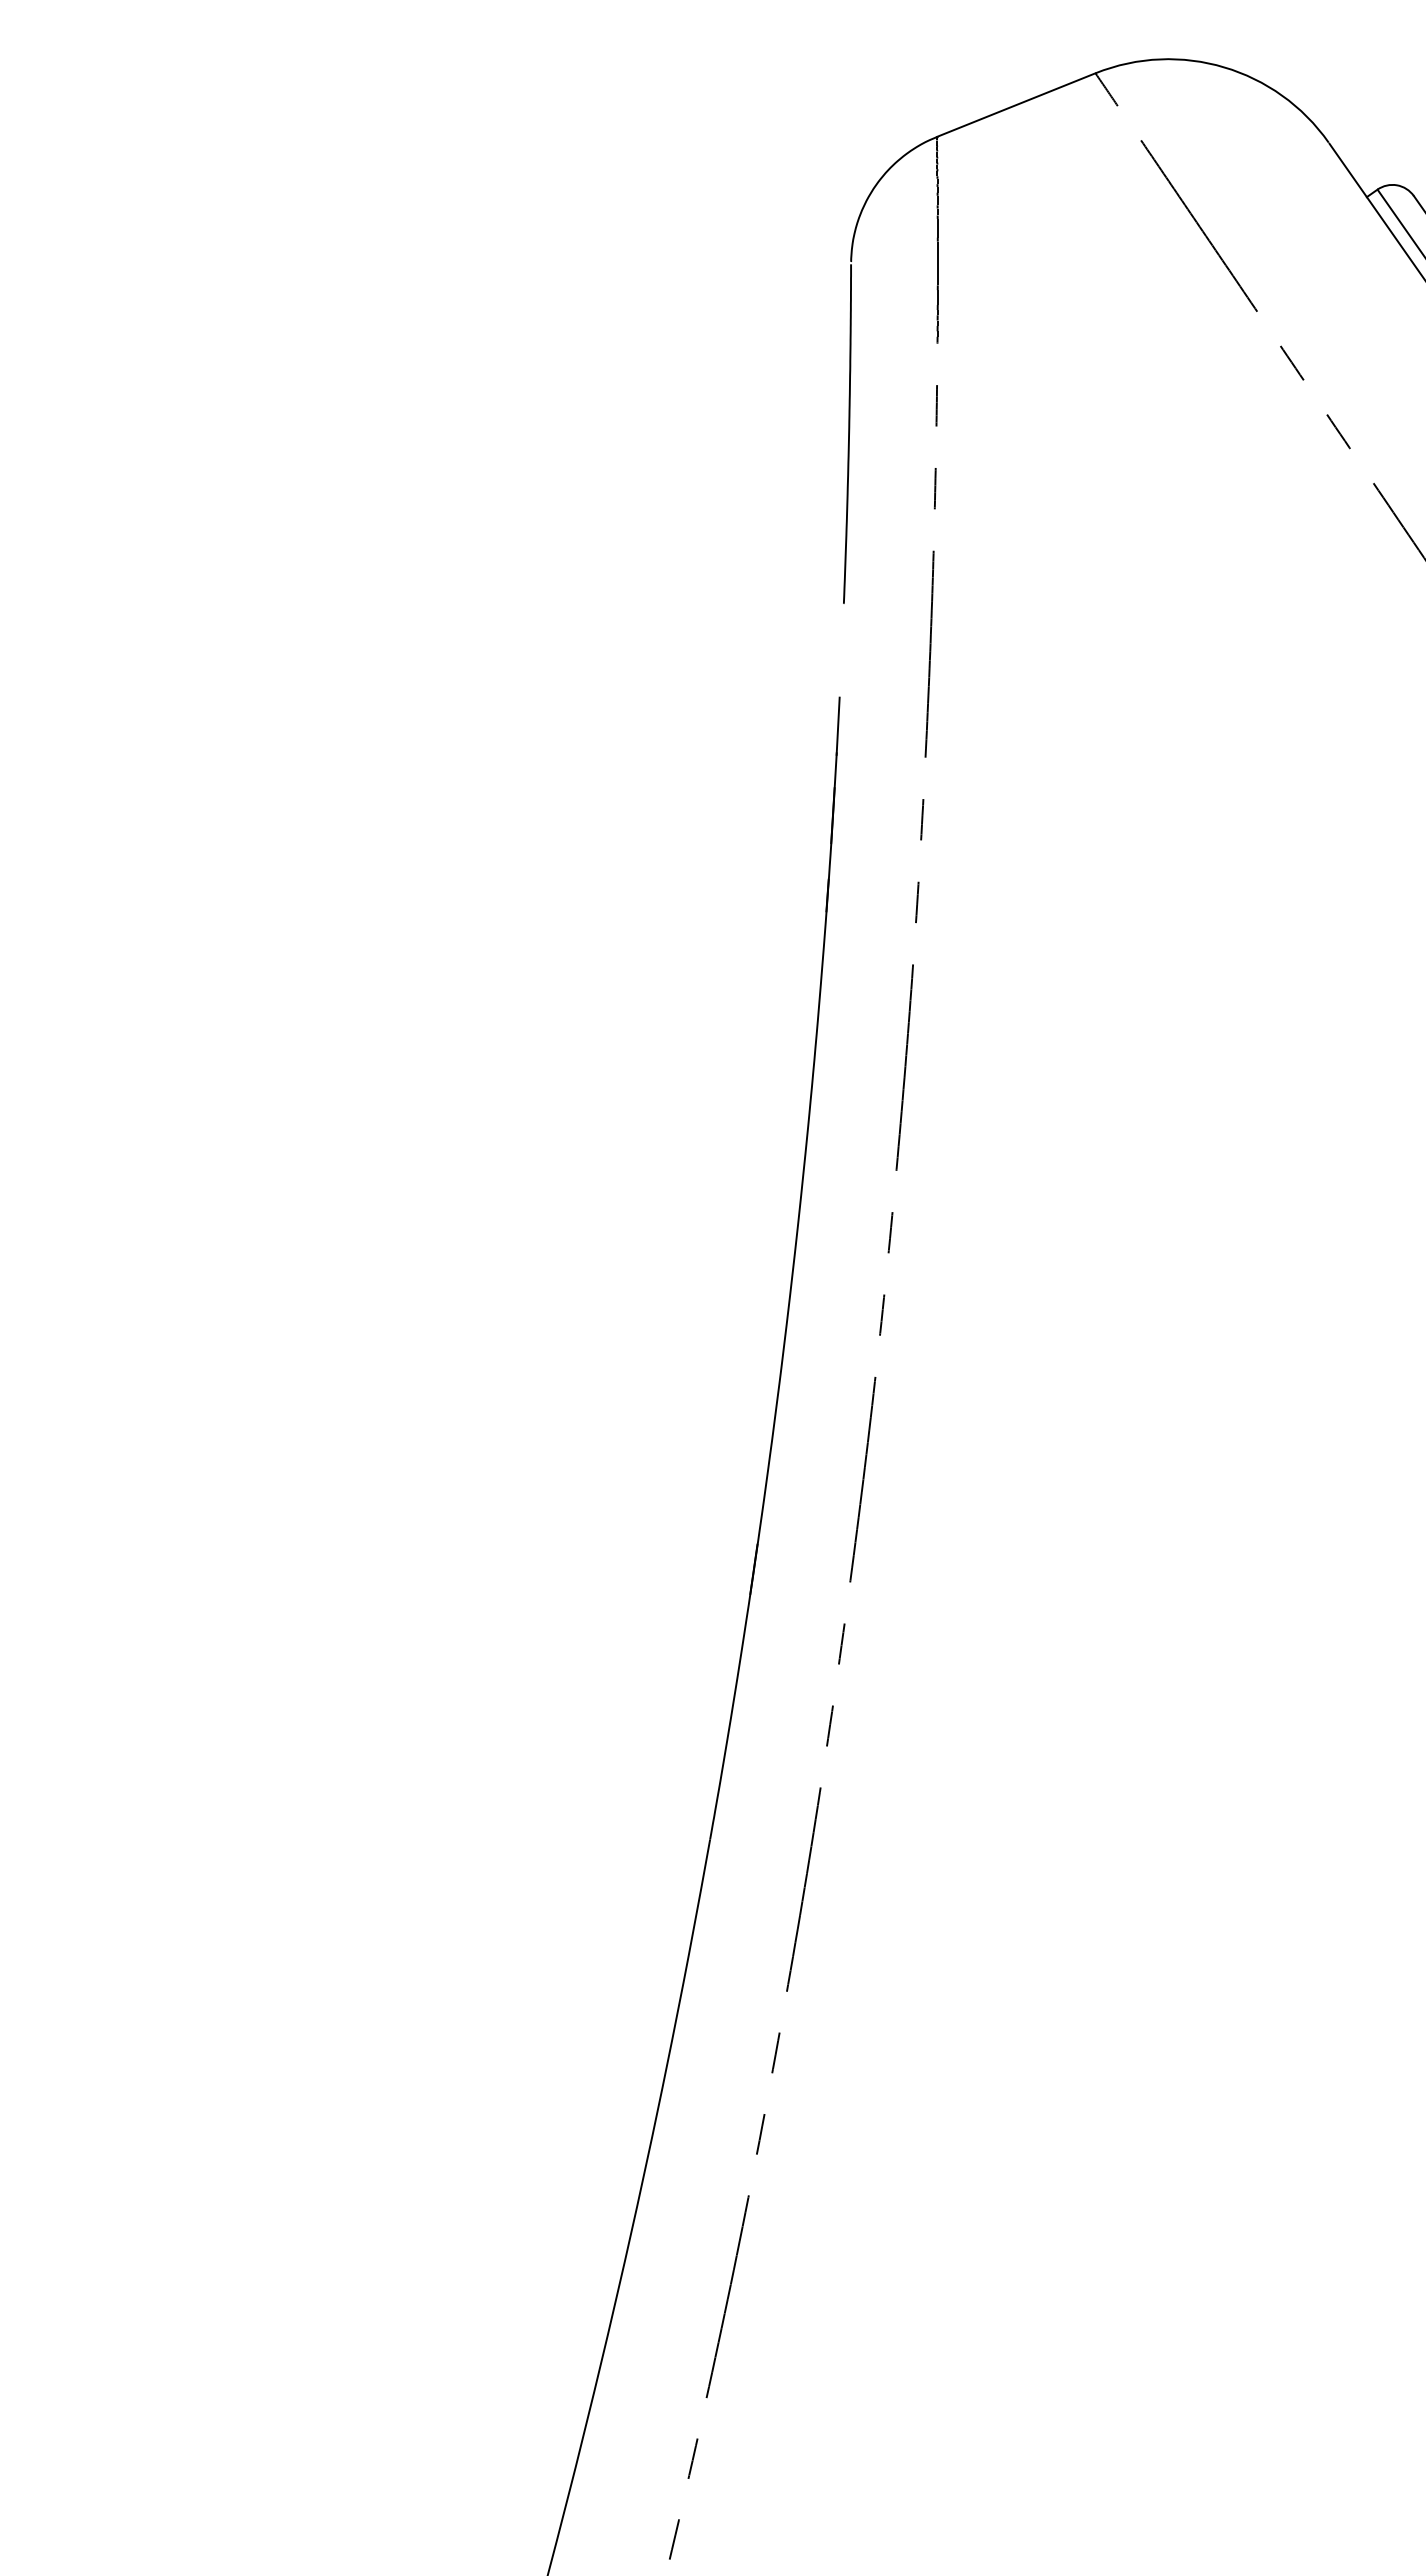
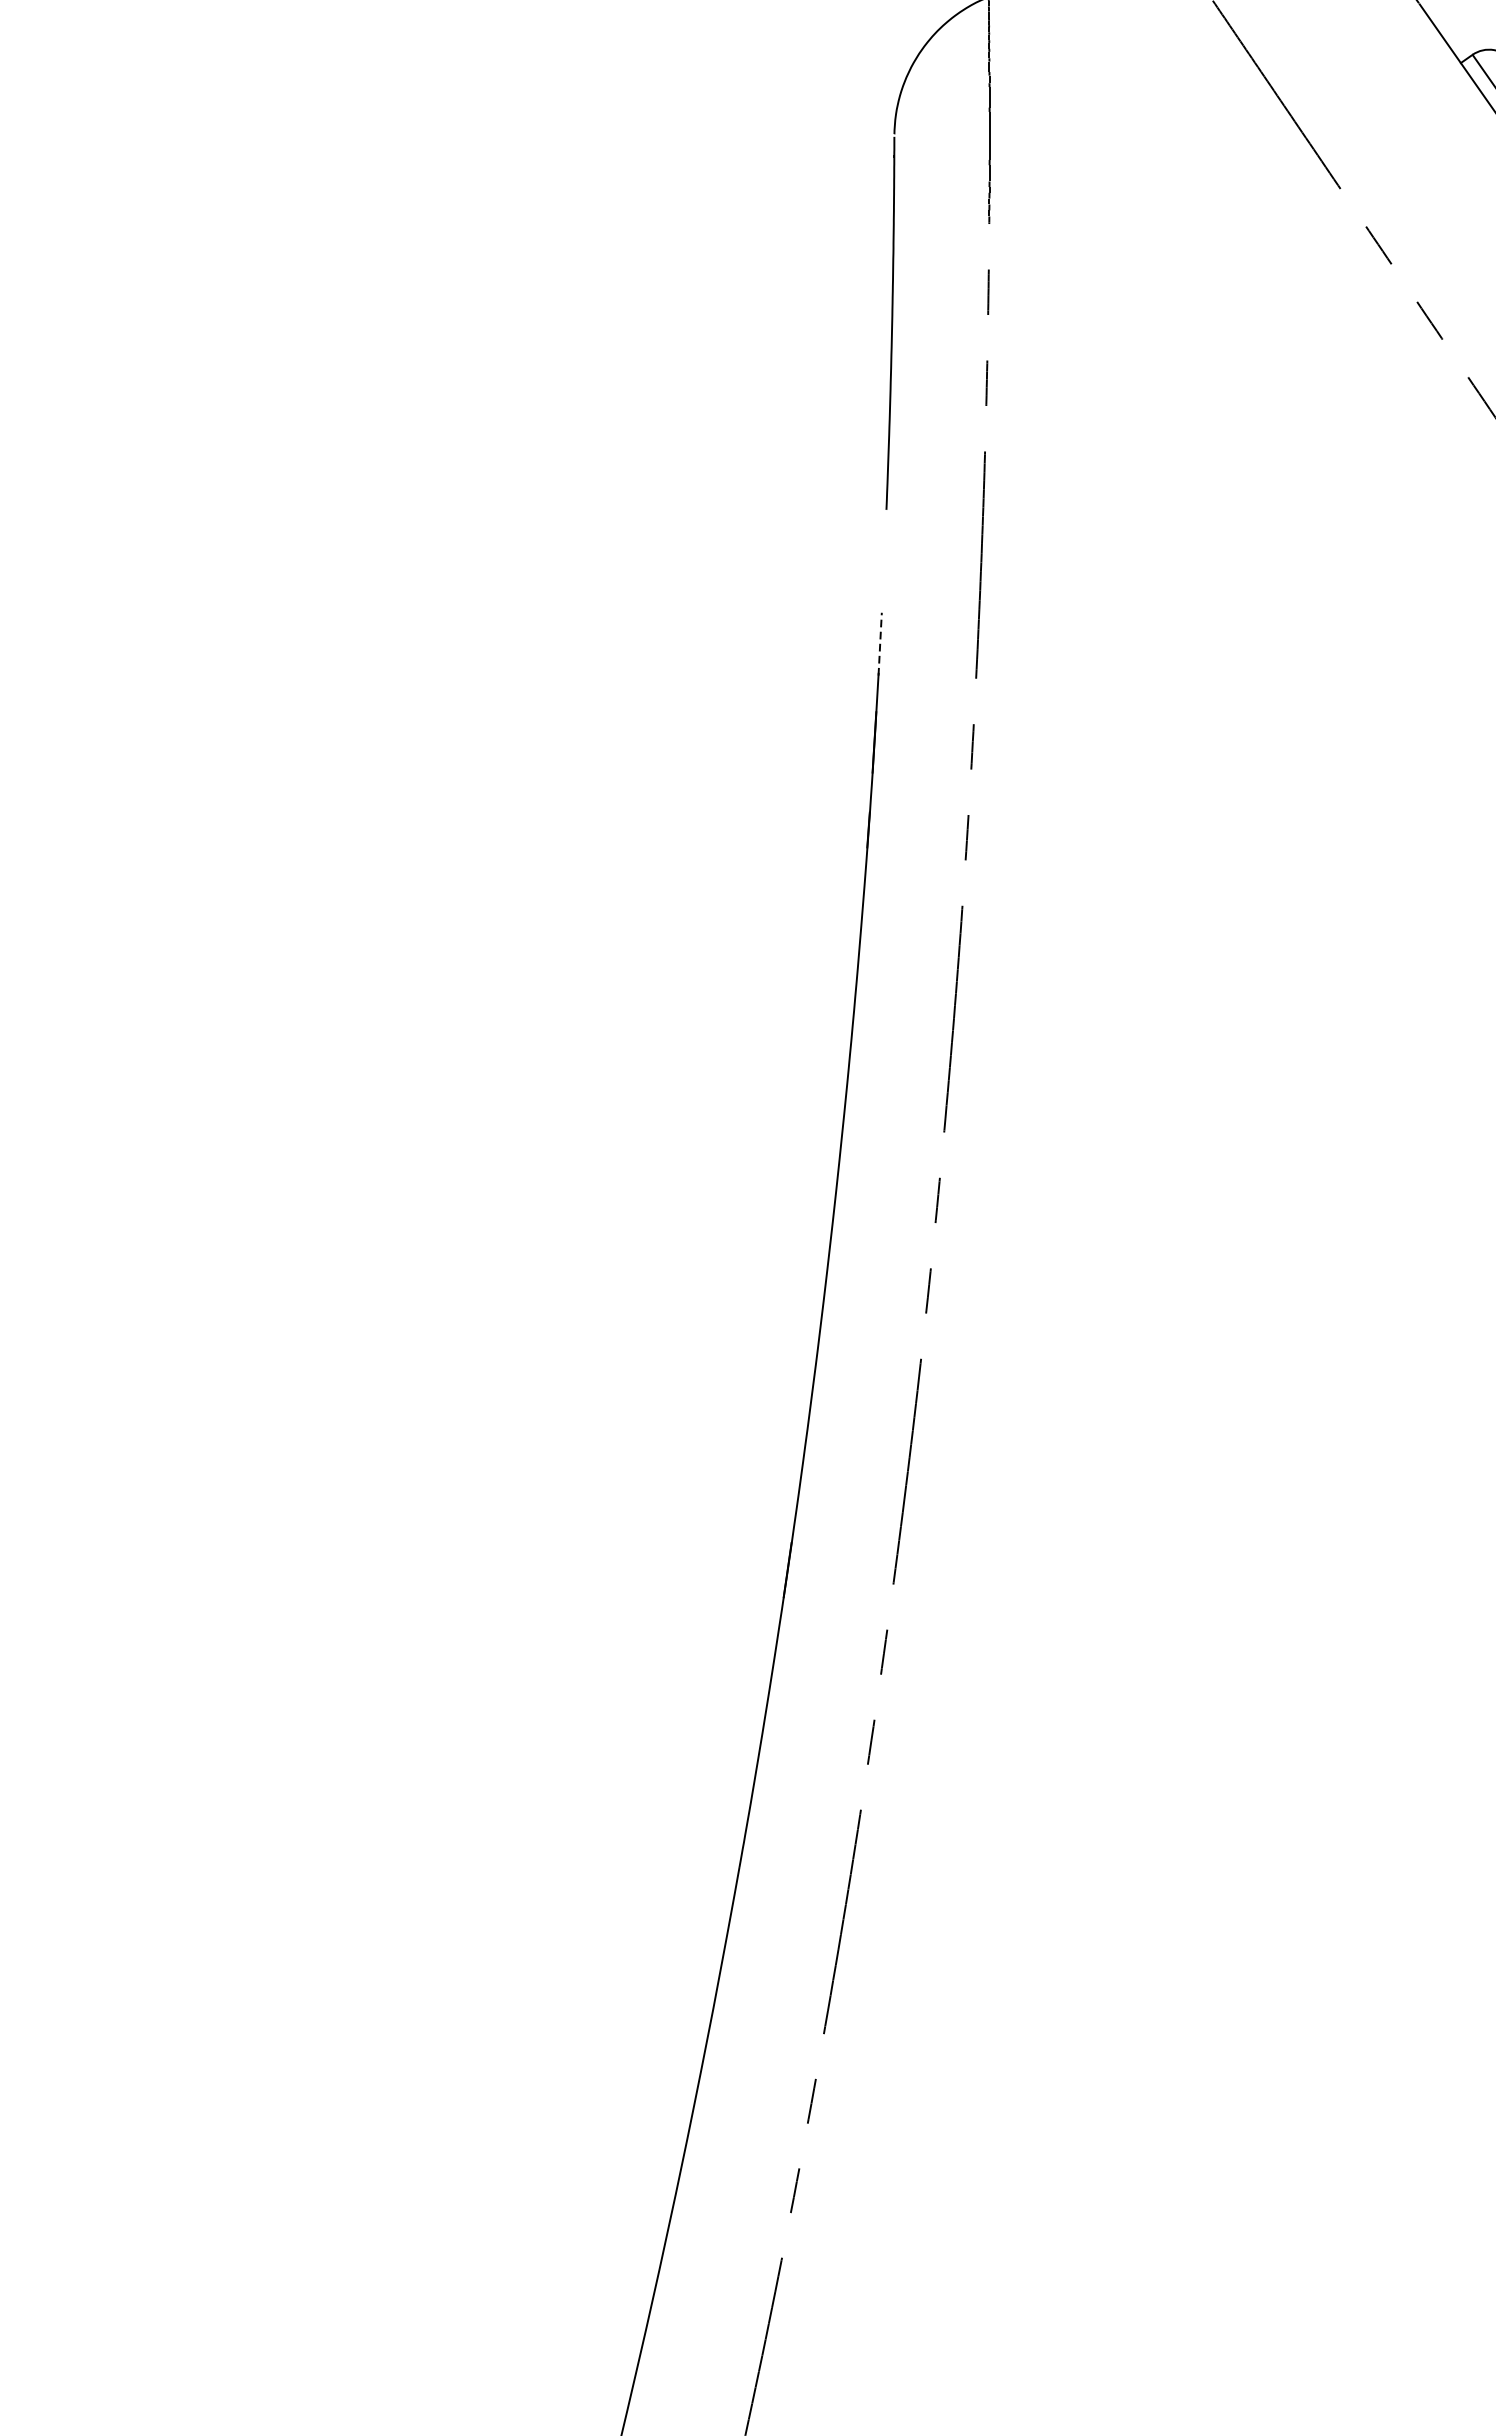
line: (838, 726) -> (880, 644), solid -> dashed

